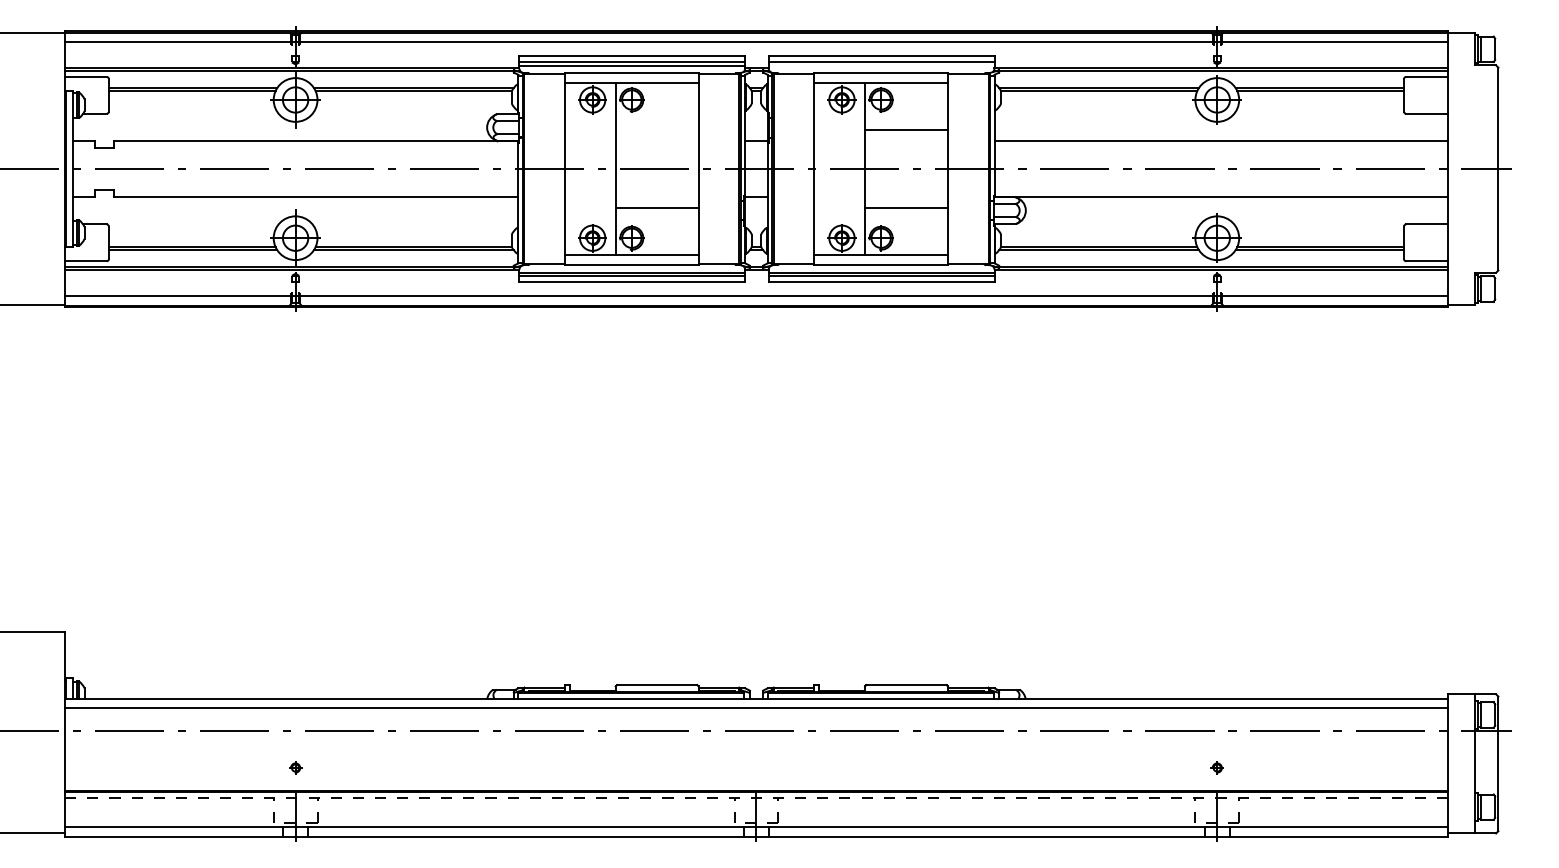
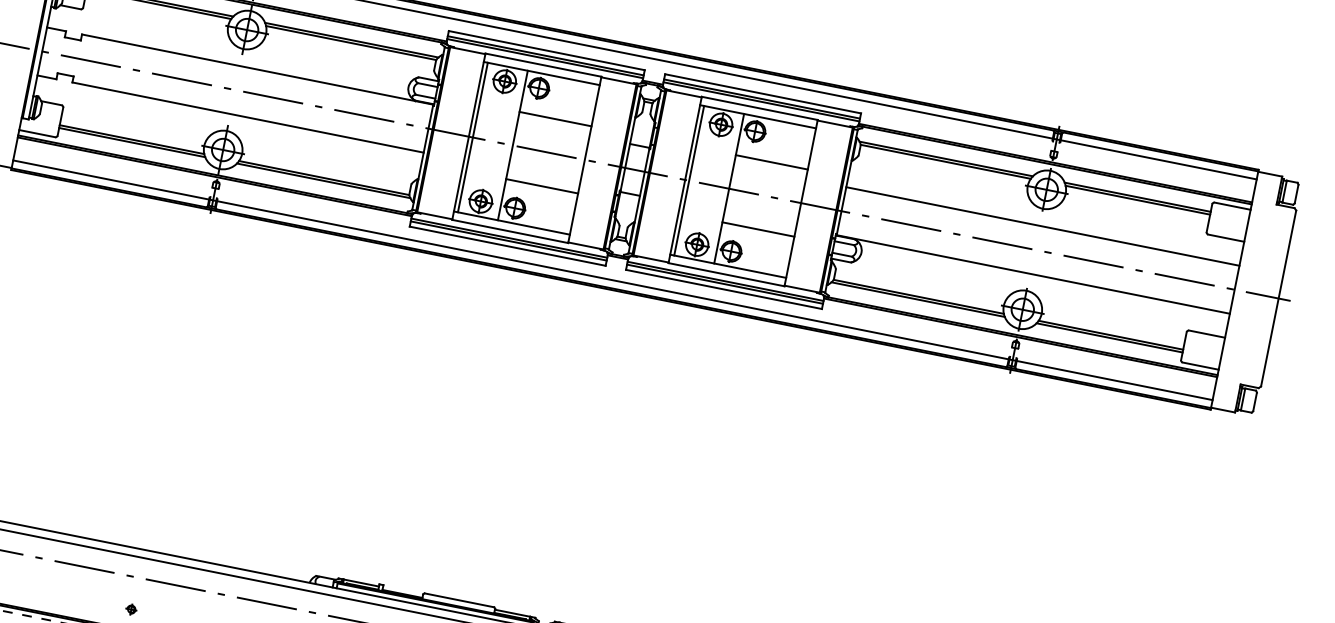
line: (881, 65) -> (761, 101), added
line: (656, 130) -> (554, 119), added
line: (569, 168) -> (472, 136), added
line: (818, 168) -> (688, 180), added

